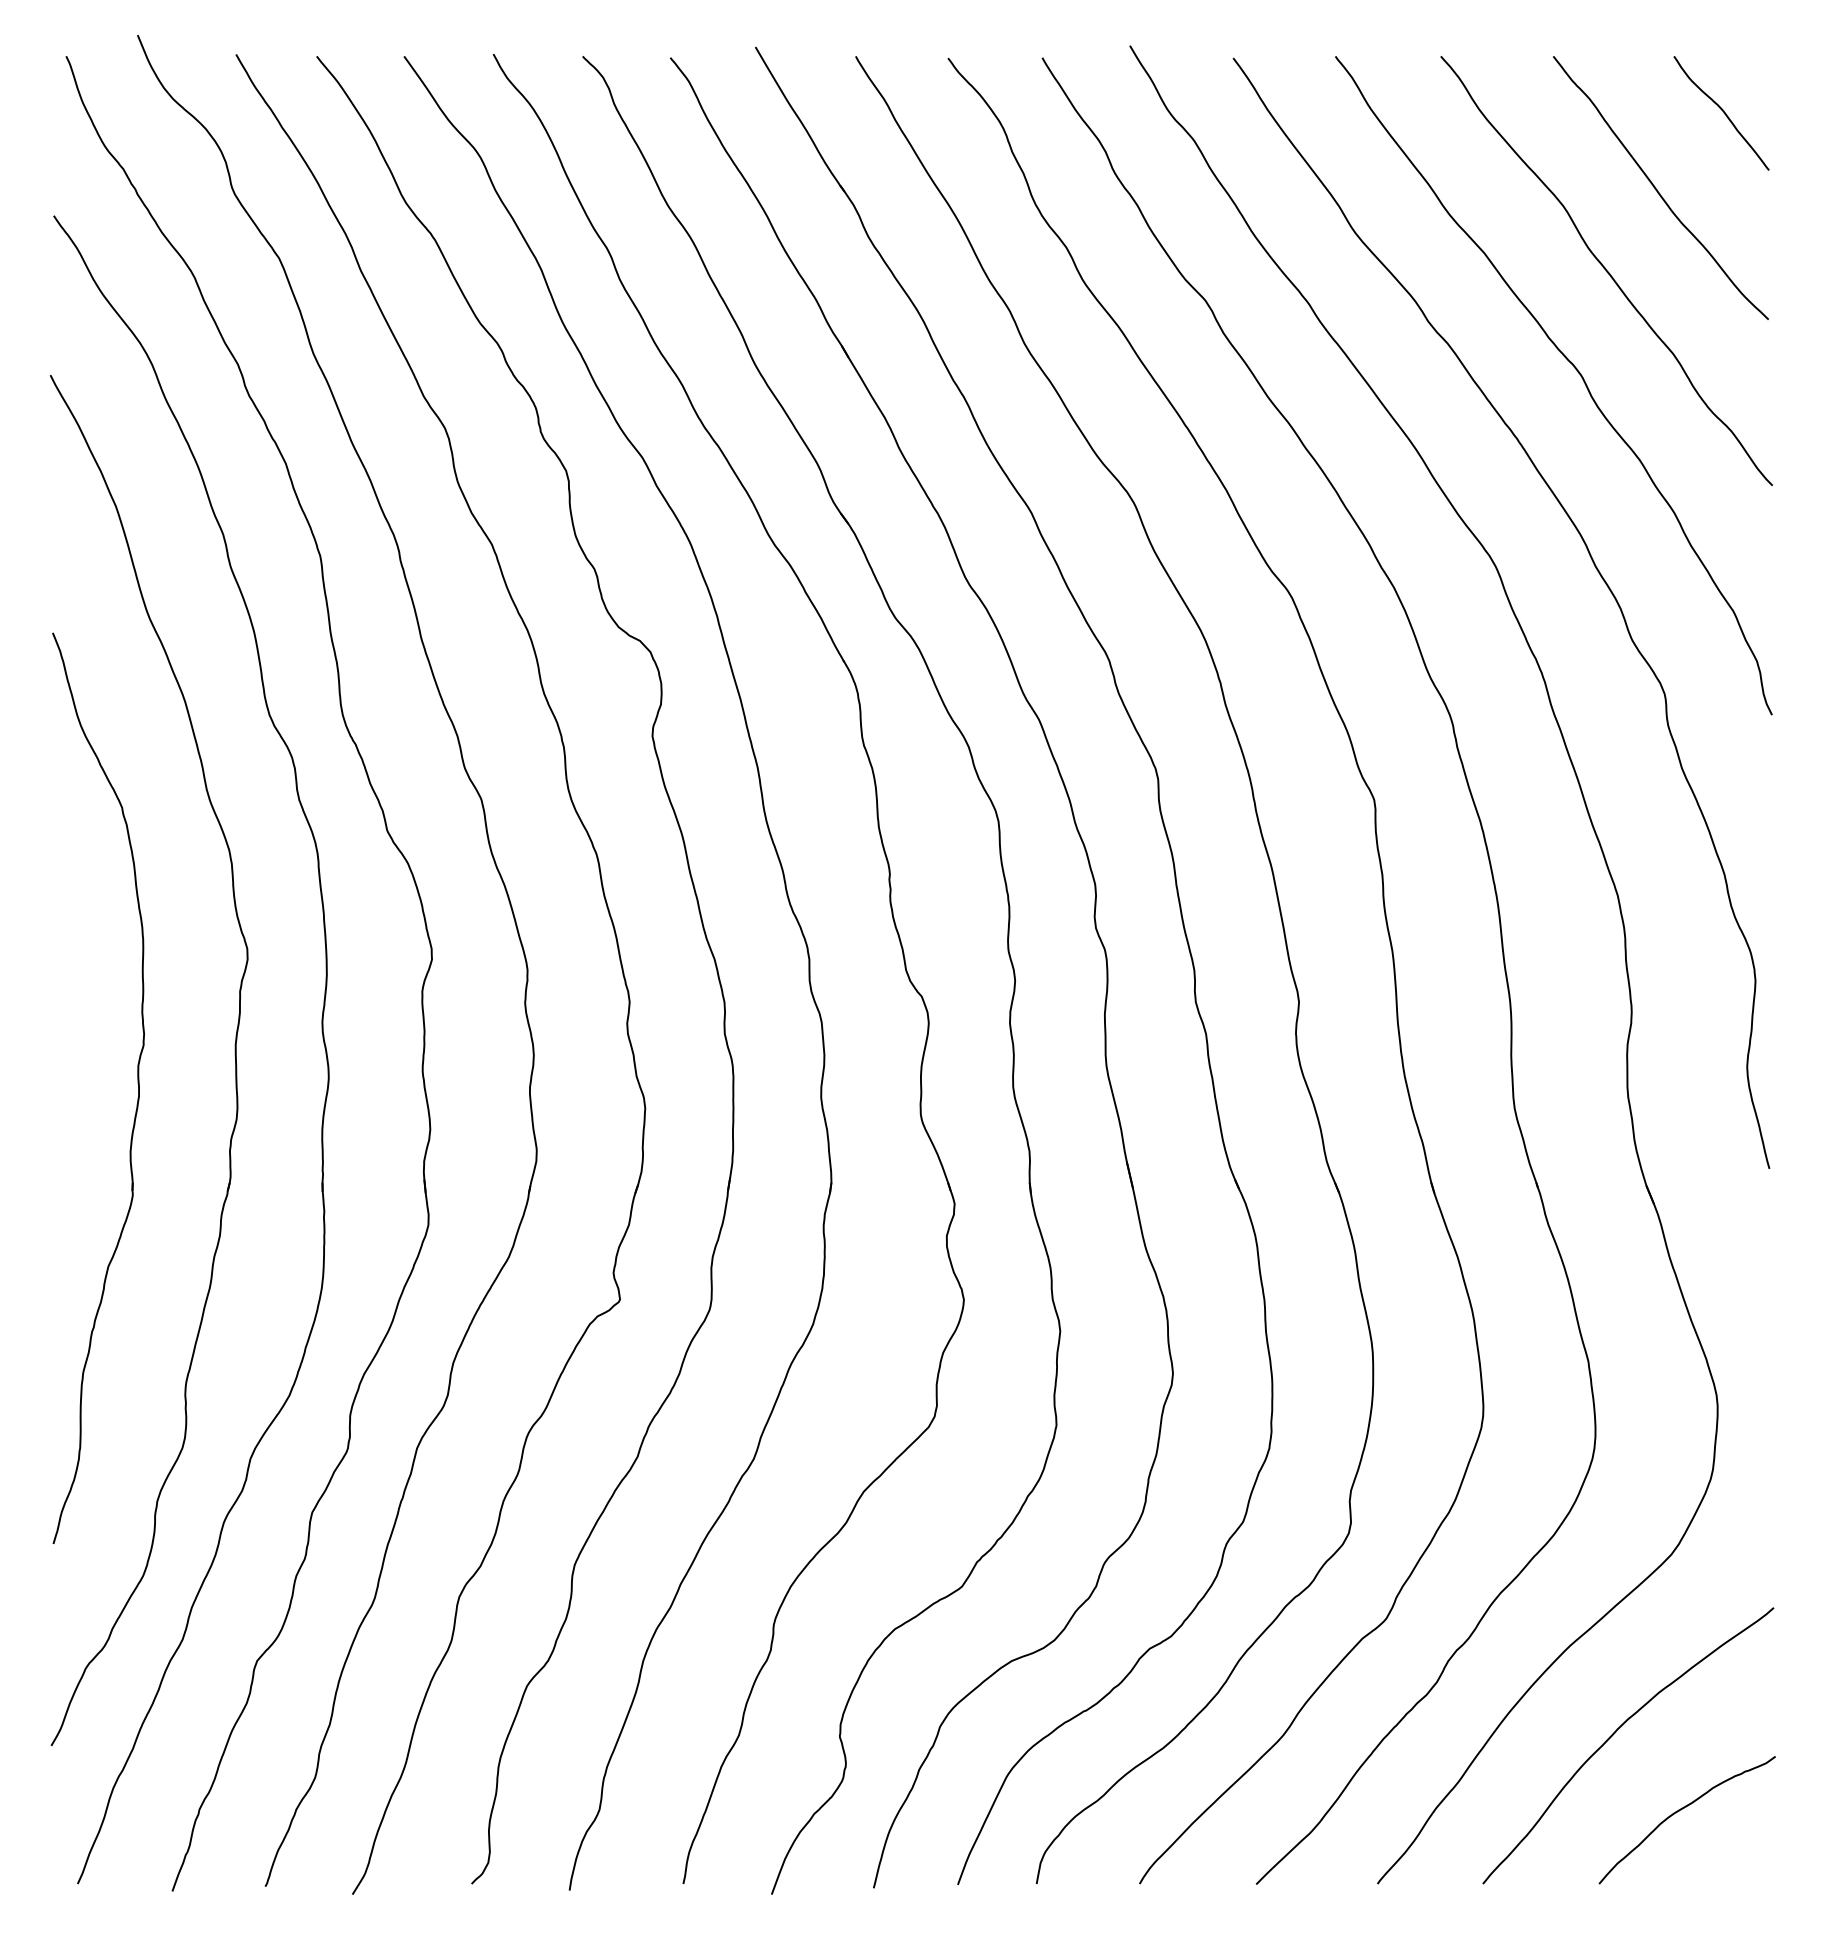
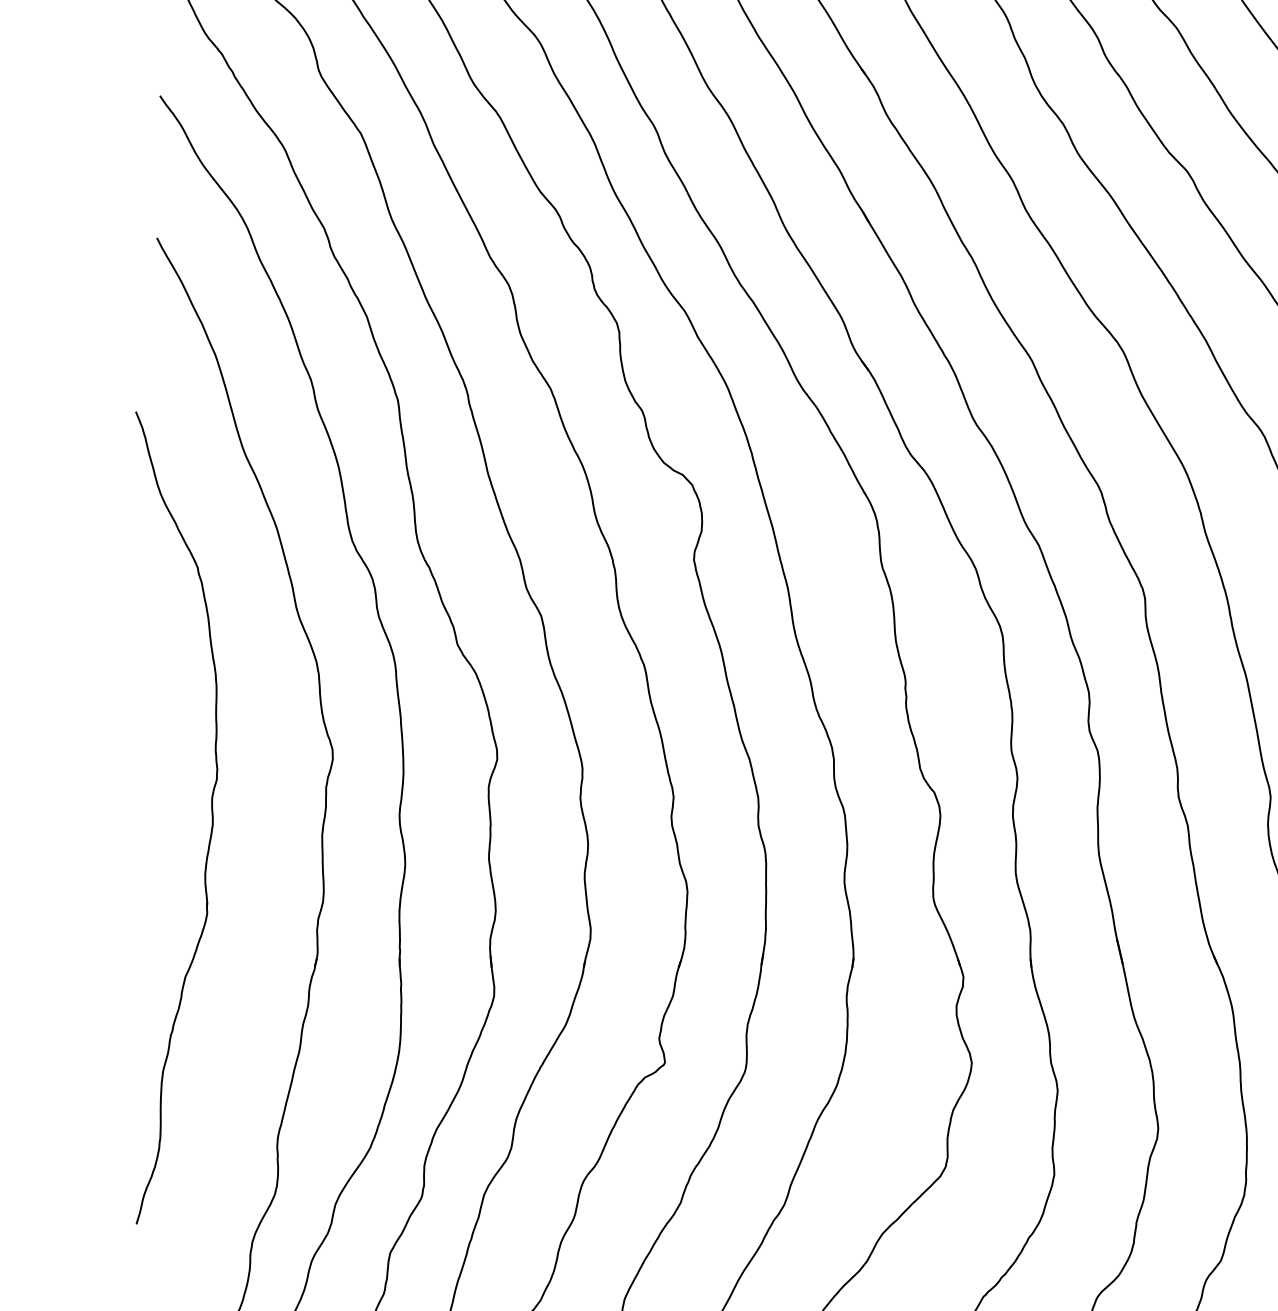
part: (137, 1084) -> (211, 814), moved

